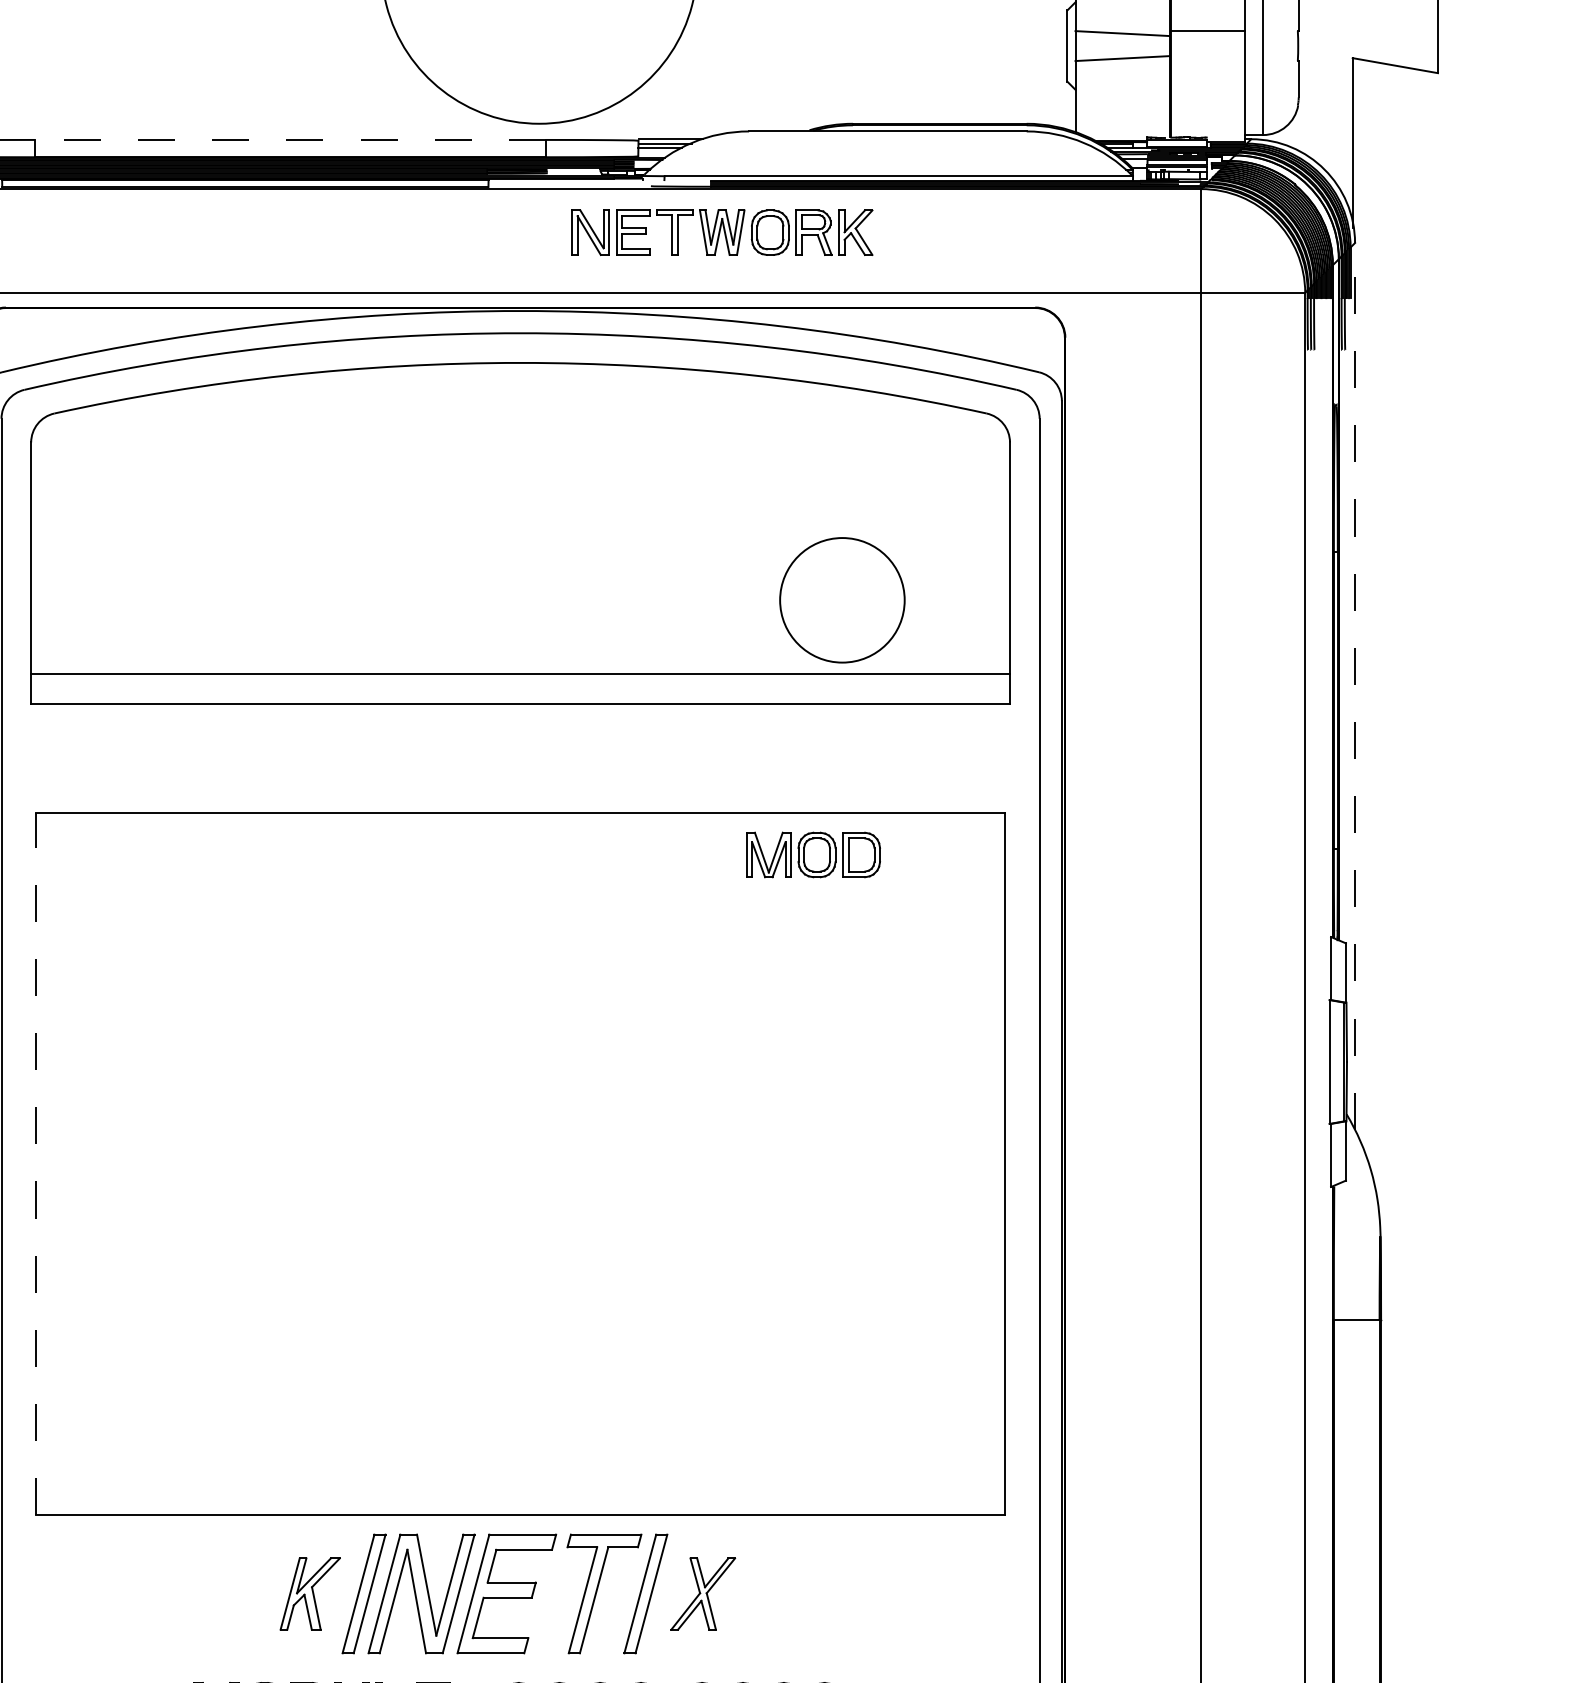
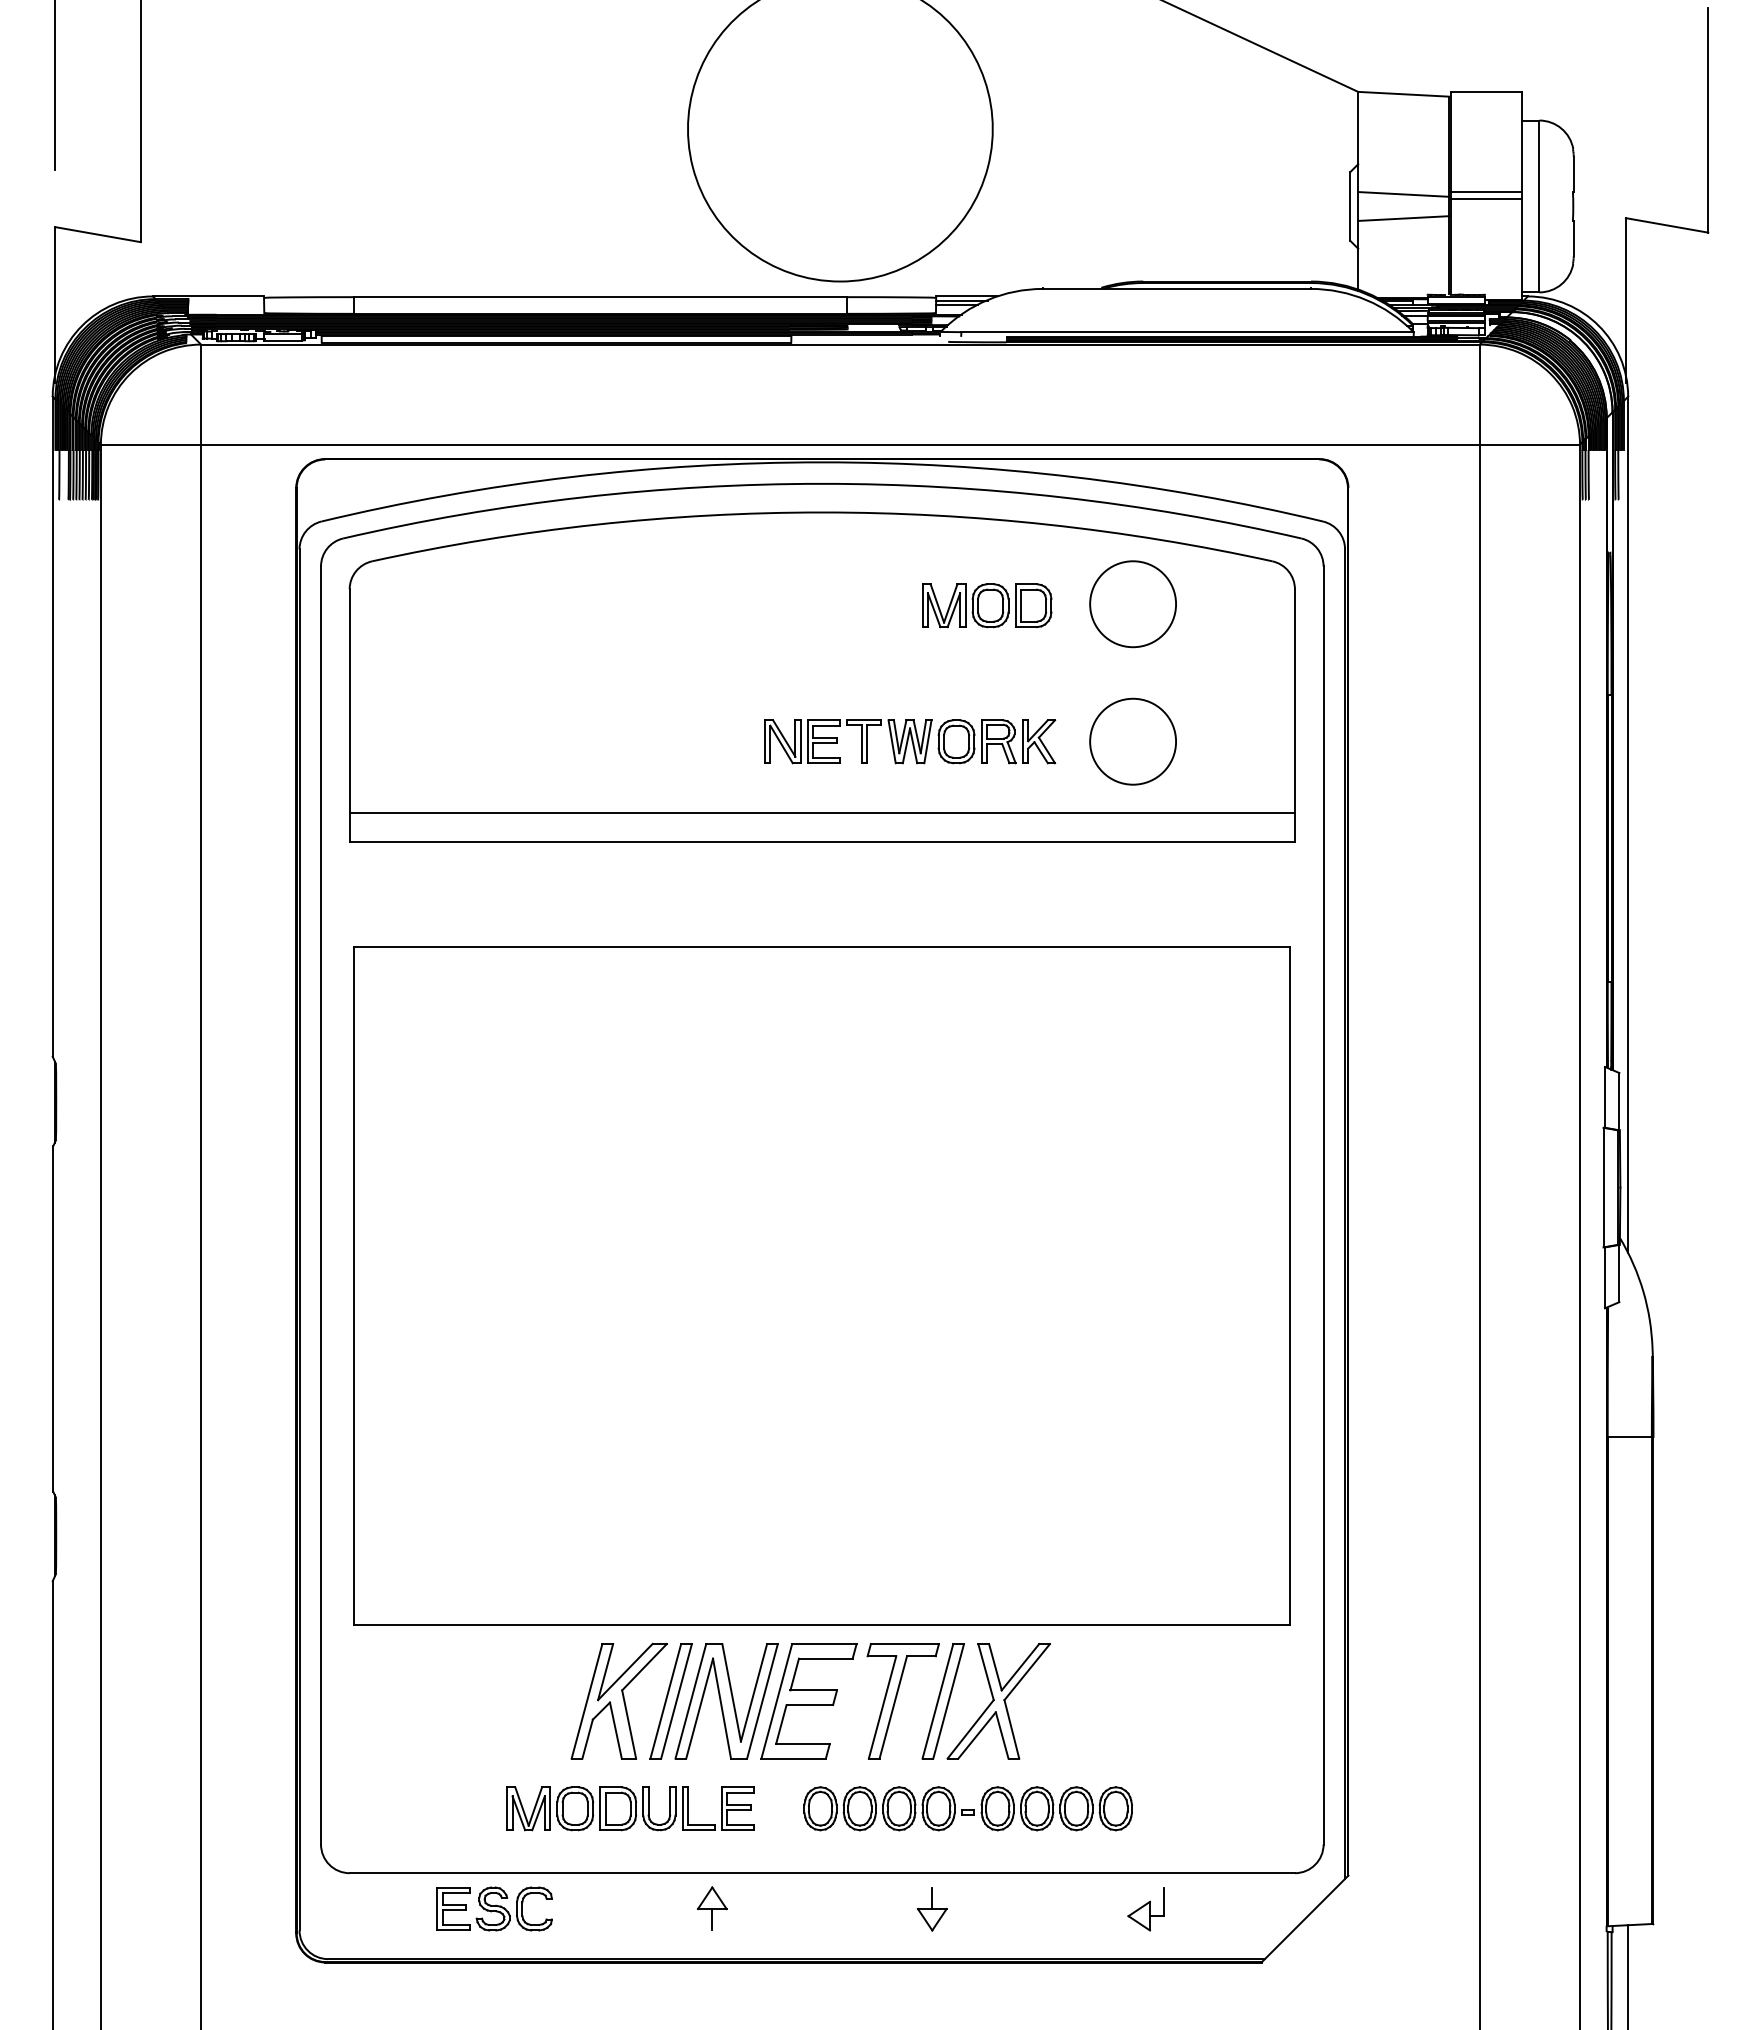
line: (1208, 38) -> (1486, 199), added
line: (290, 140) -> (600, 297), dashed -> solid
part: (722, 232) -> (910, 741), moved
circle: (841, 458) -> (1132, 604), added
circle: (842, 600) -> (1133, 741), size x0.71
line: (1355, 686) -> (1628, 824), dashed -> solid
part: (813, 854) -> (987, 605), moved
line: (36, 1163) -> (354, 1285), dashed -> solid
part: (309, 1594) -> (618, 1701), size x1.67
part: (703, 1594) -> (998, 1701), size x1.67

